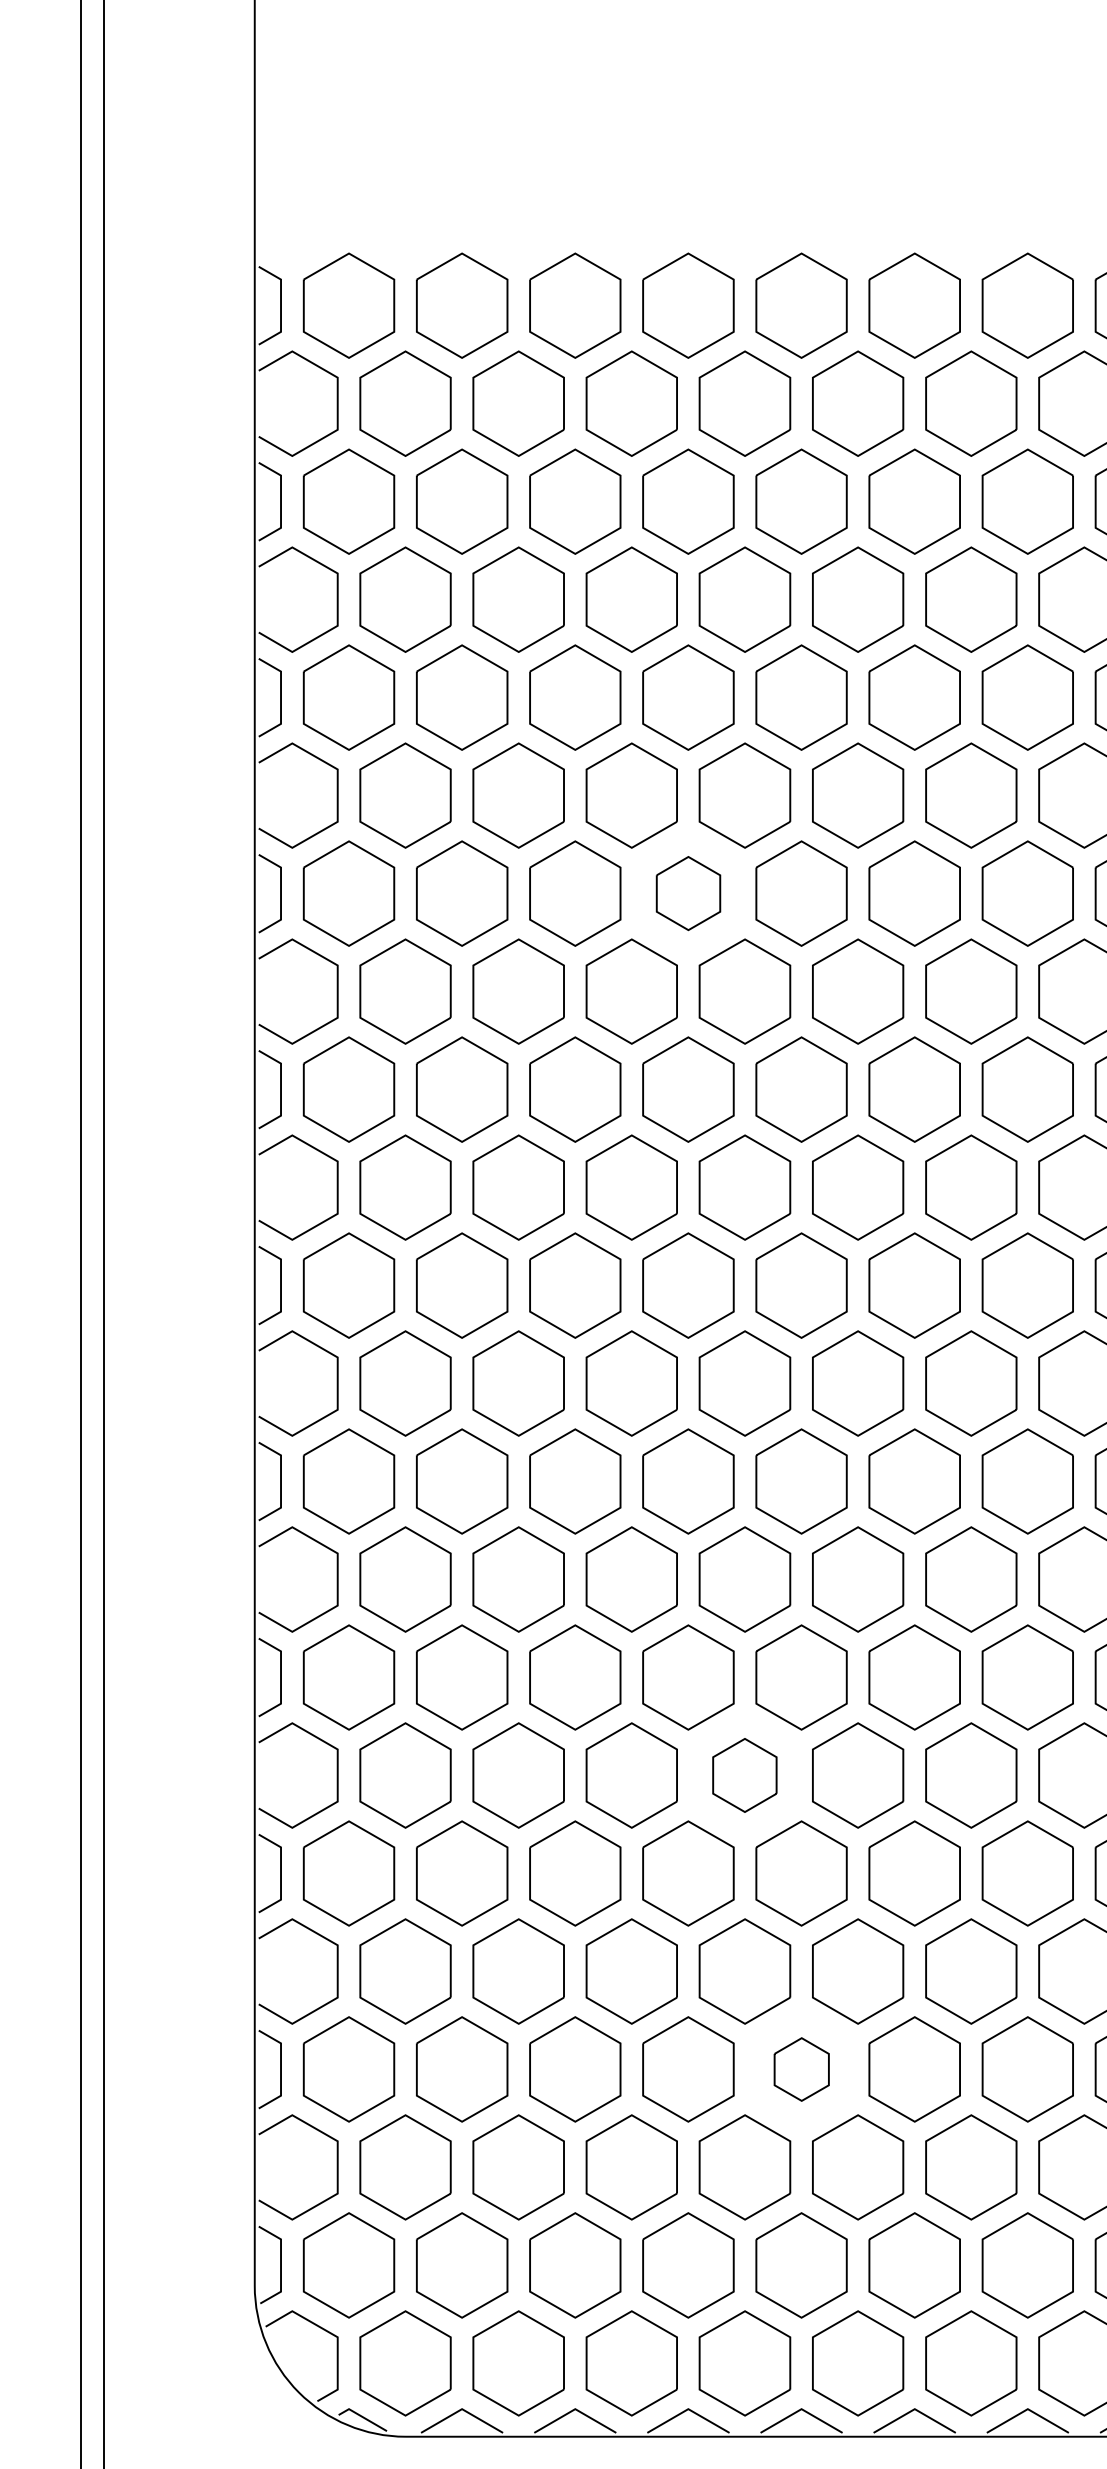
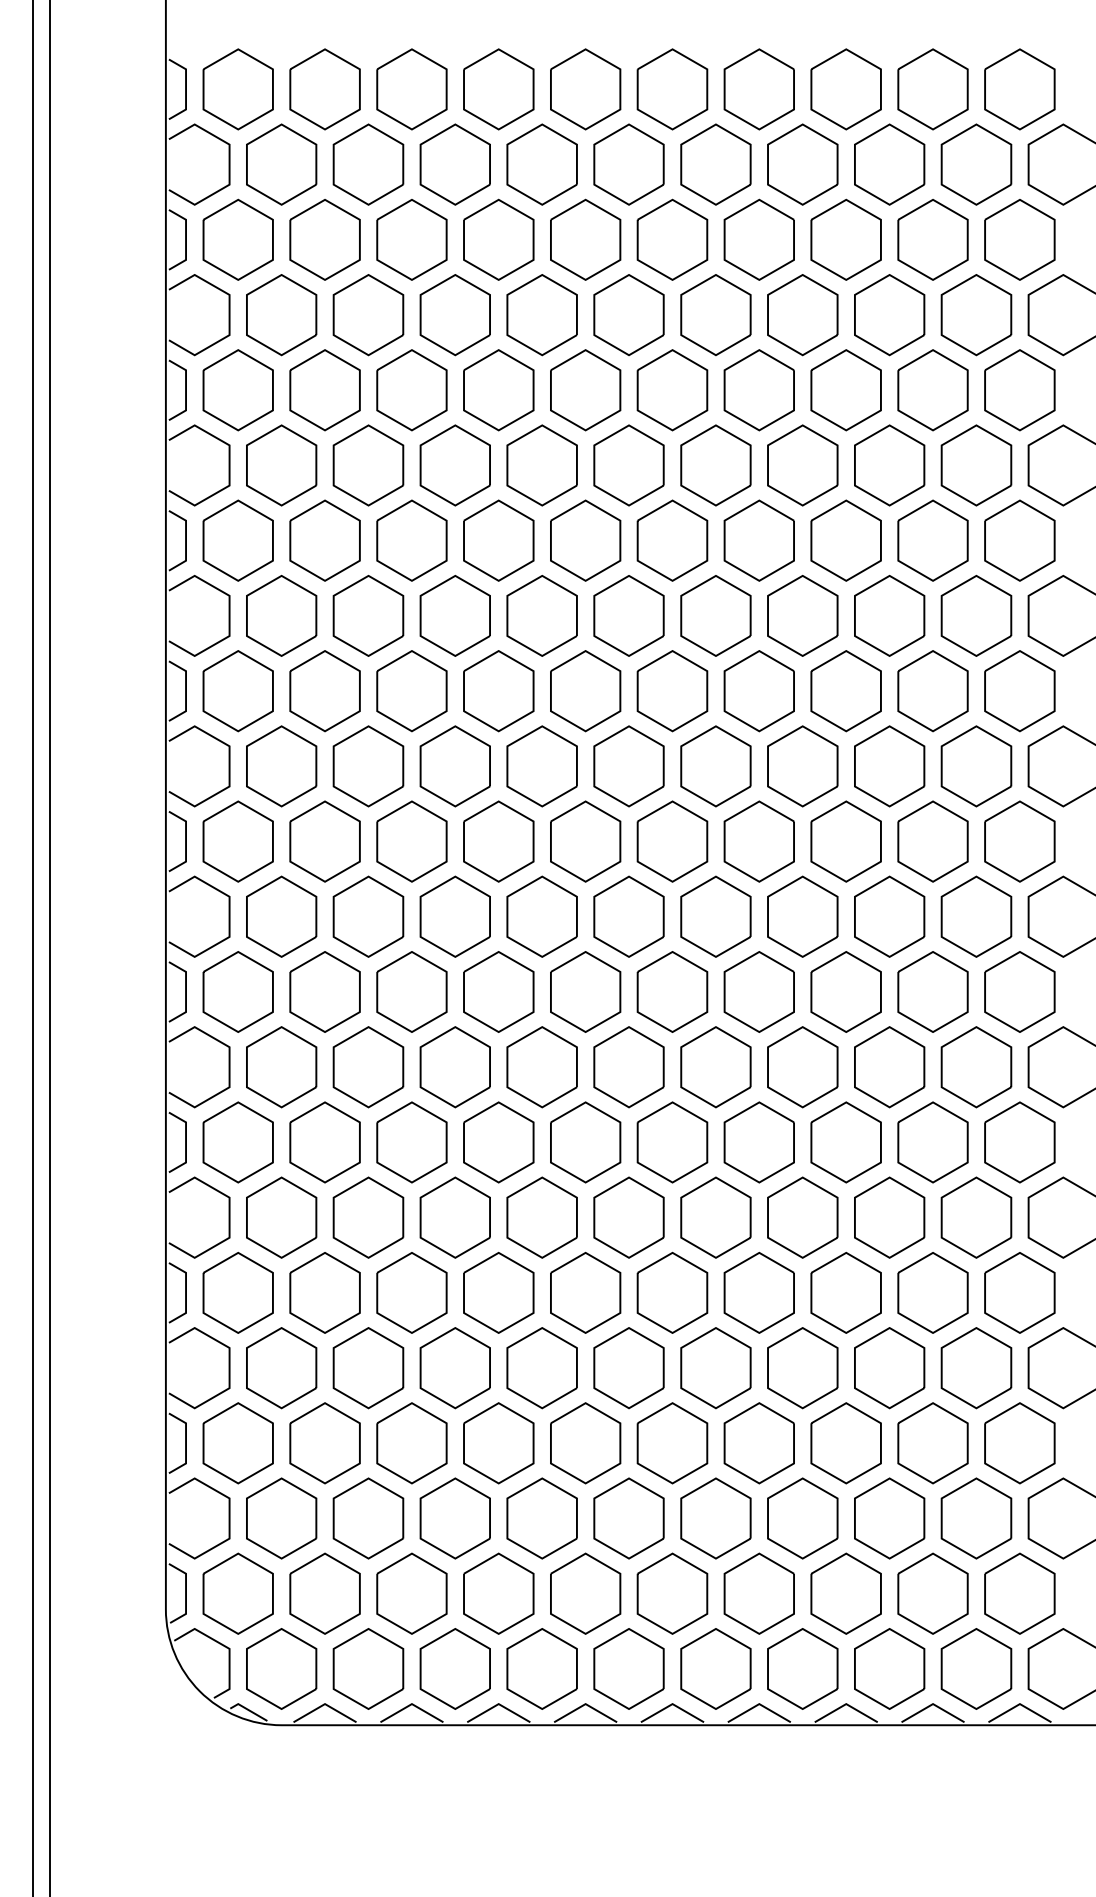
part: (688, 893) -> (498, 540), size x1.43
part: (744, 1775) -> (541, 1217), size x1.43
part: (801, 2069) -> (585, 1443), size x1.67

